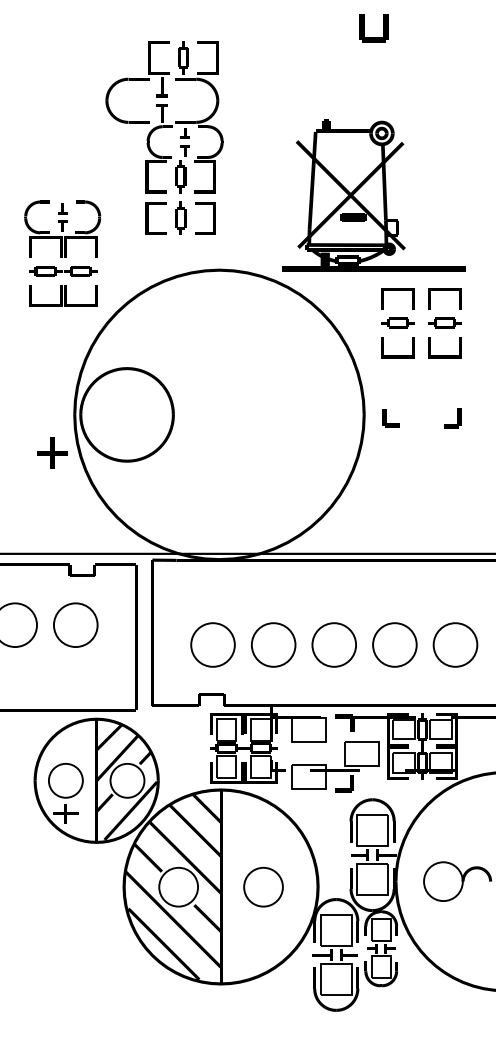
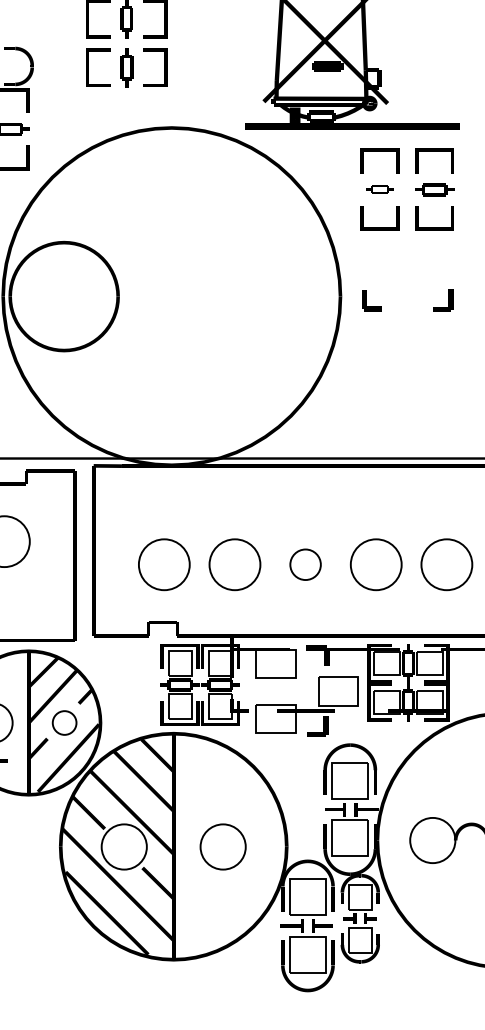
part: (397, 322) -> (379, 188), size x0.7
circle: (334, 644) -> (305, 564), size x0.6
circle: (127, 780) -> (64, 722), size x0.6

